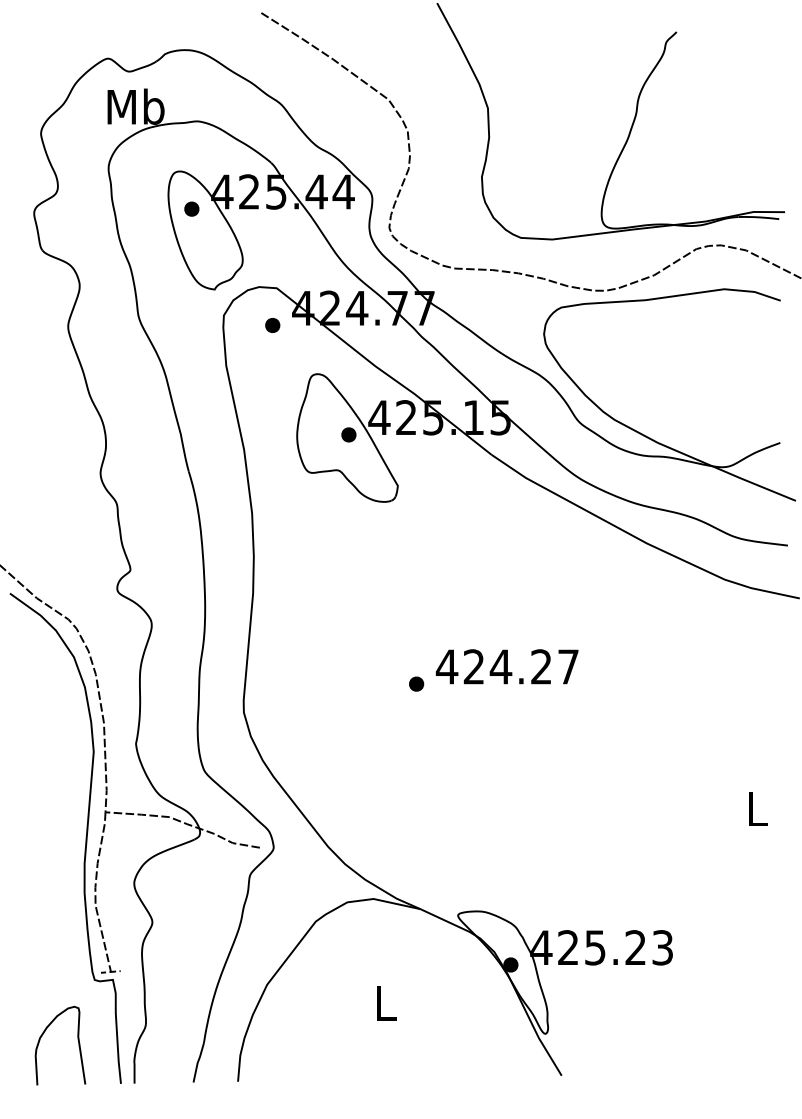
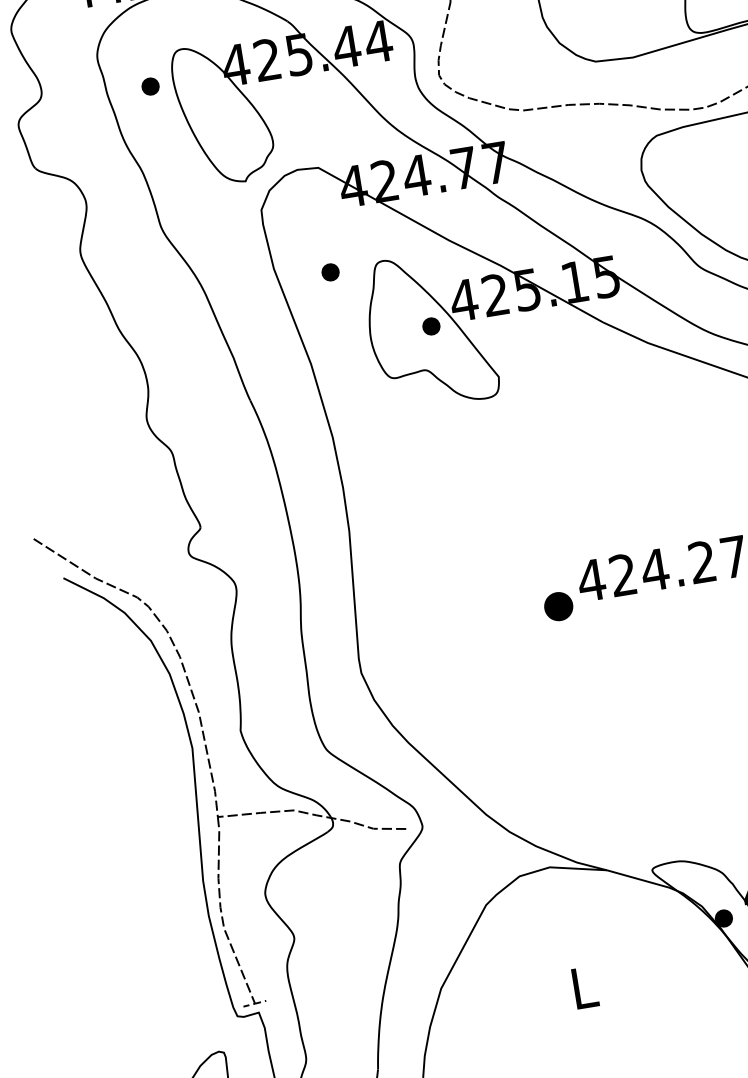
part: (191, 208) -> (150, 85), moved
part: (272, 325) -> (330, 272), moved
part: (416, 683) -> (558, 605), size x1.6

